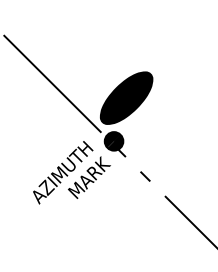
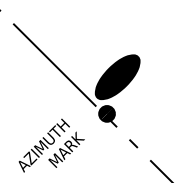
text: (71, 172) -> (51, 145), moved

